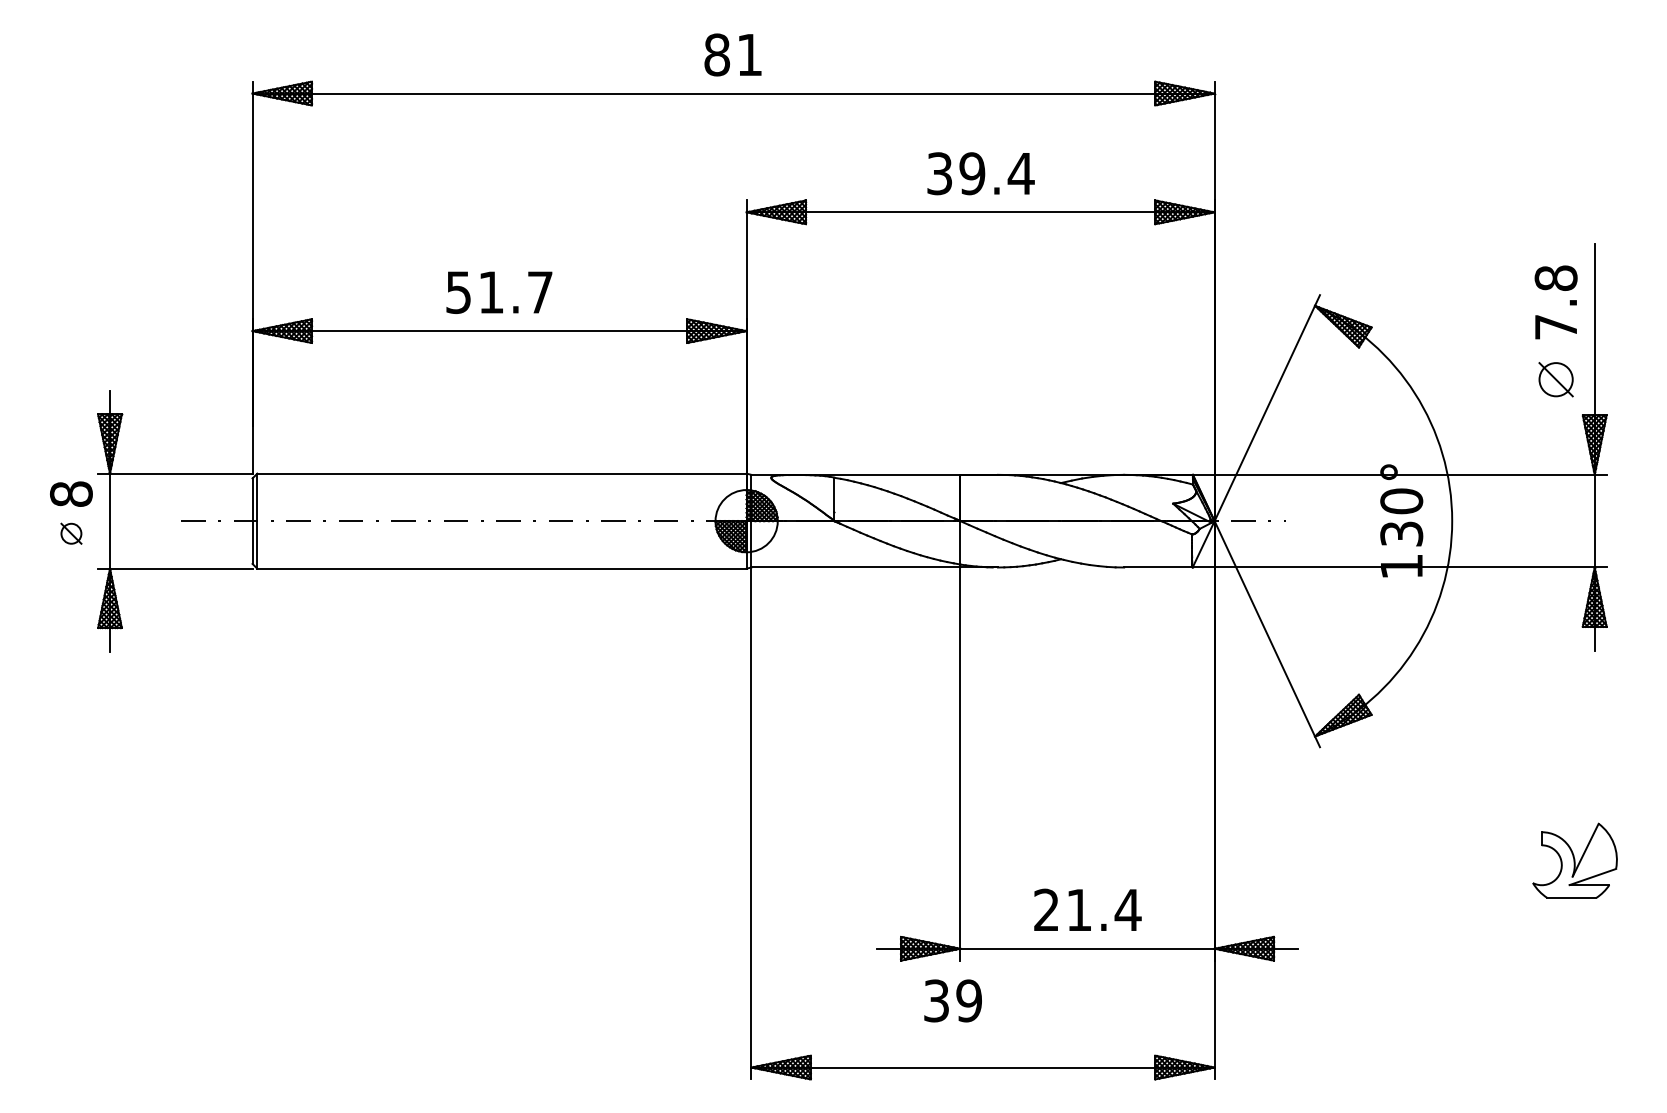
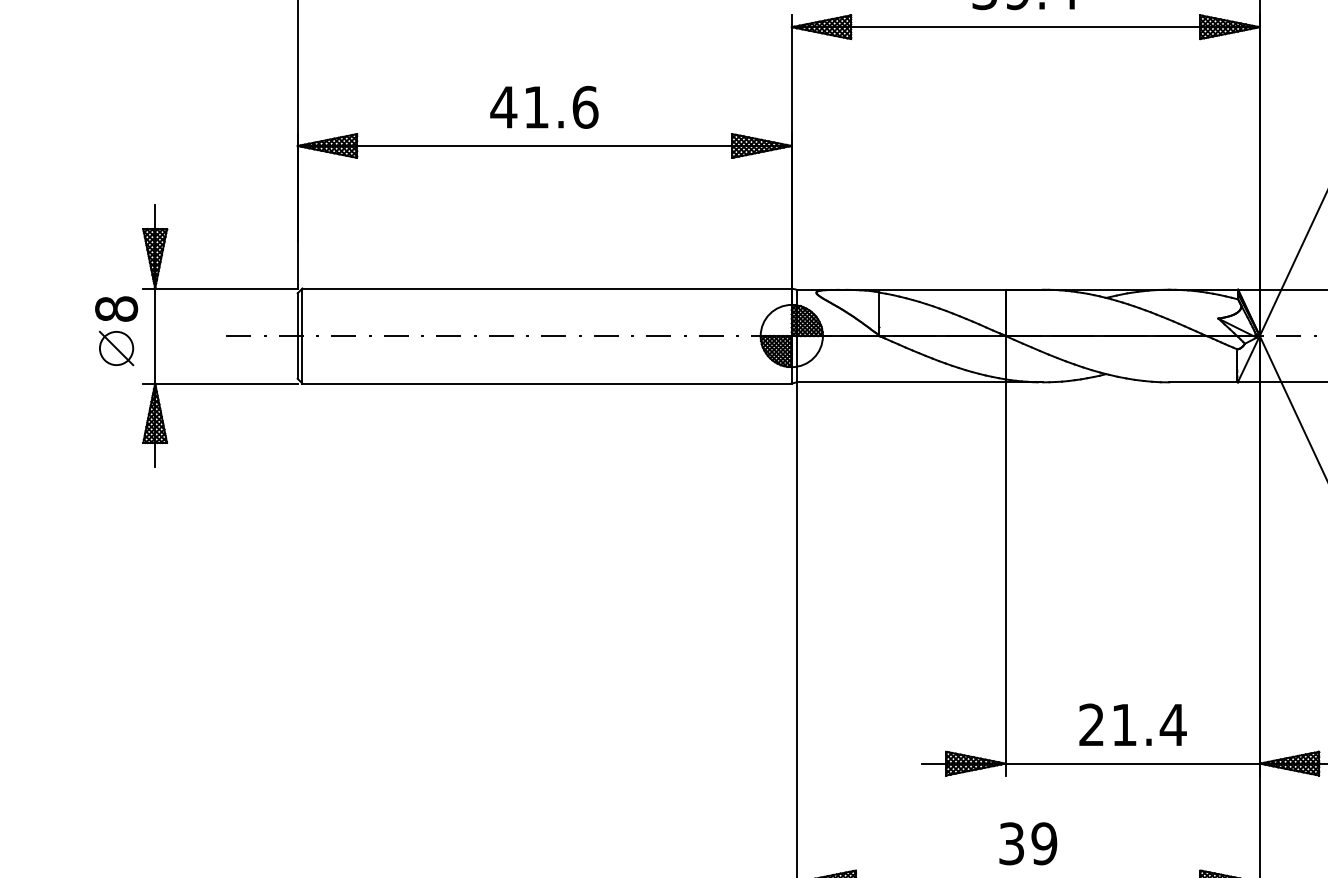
text: (499, 292) -> (544, 107), 51.7 -> 41.6
part: (71, 533) -> (116, 348), size x1.67
text: (952, 1000) -> (1027, 843), moved

